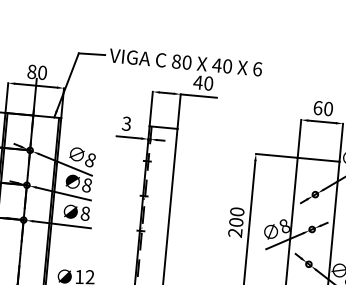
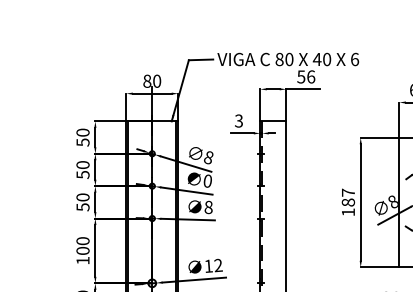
text: (202, 82) -> (305, 76), 40 -> 56
text: (86, 185) -> (207, 181), 8 -> 0
text: (236, 222) -> (348, 202), 200 -> 187

